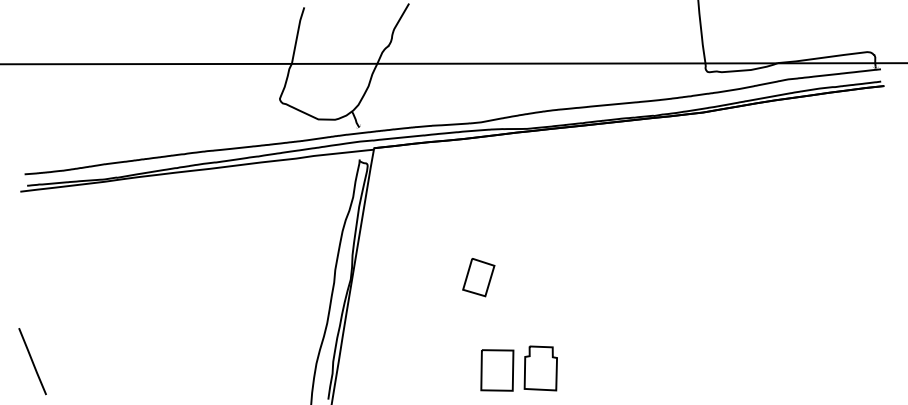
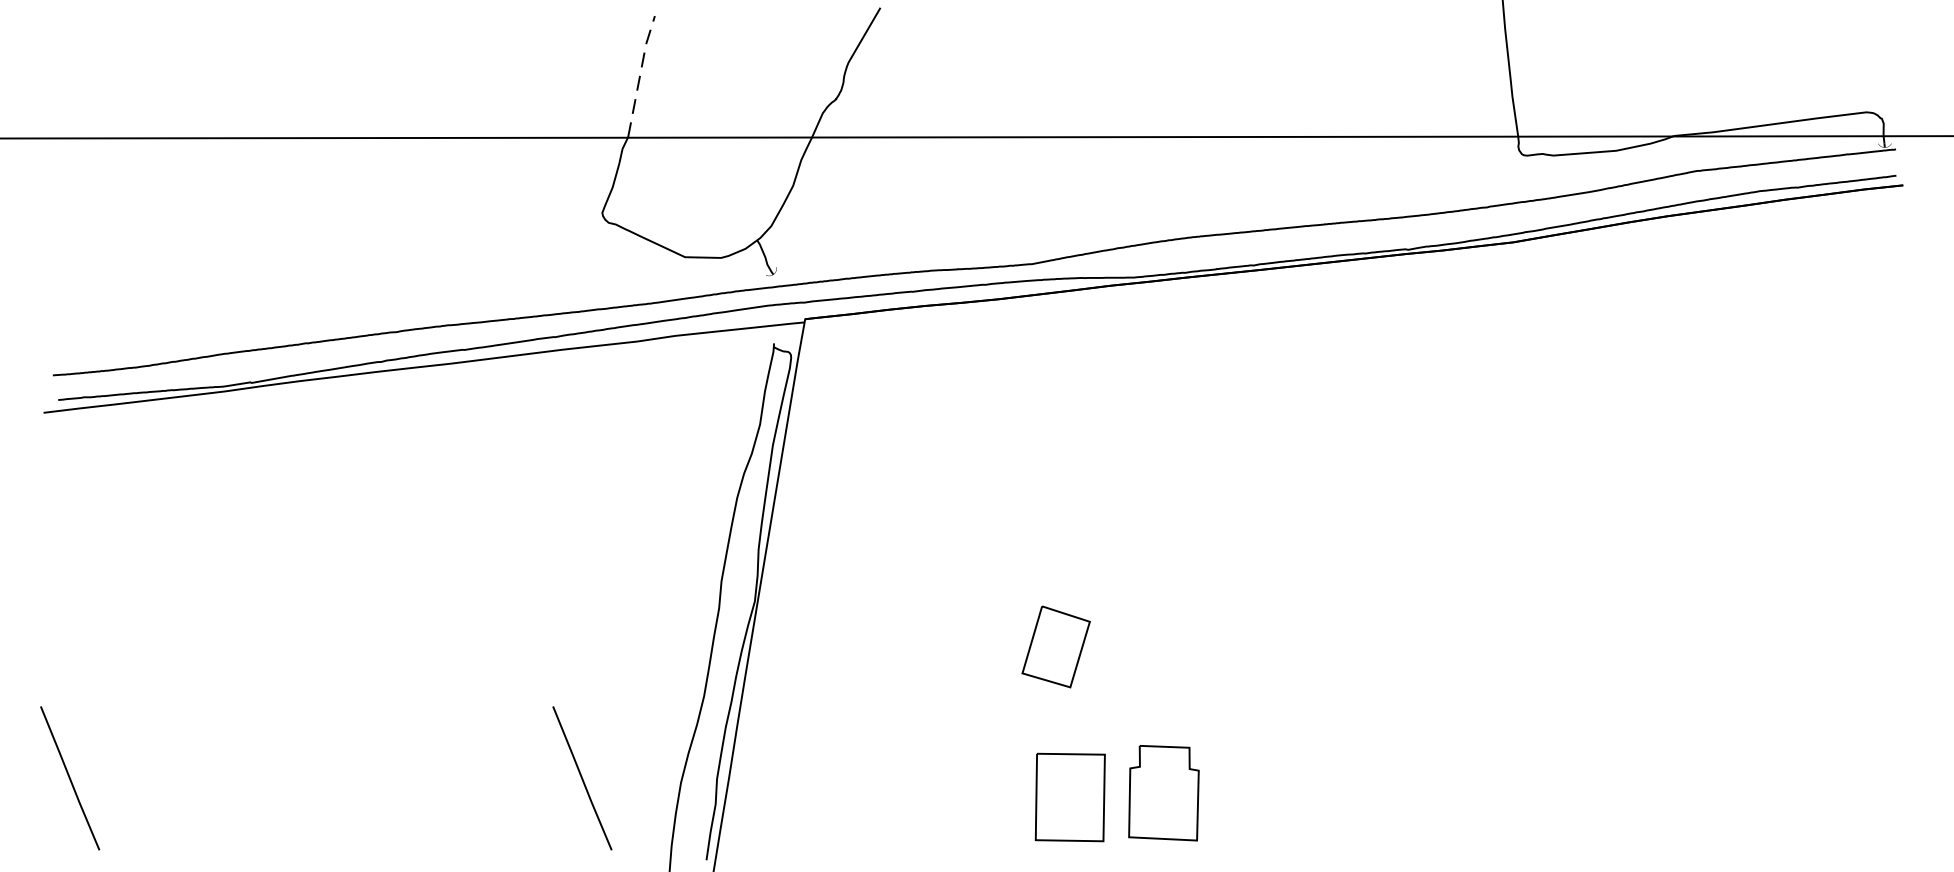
line: (297, 34) -> (640, 74), solid -> dashed
part: (478, 277) -> (1055, 646), moved
line: (270, 361) -> (582, 778), added

